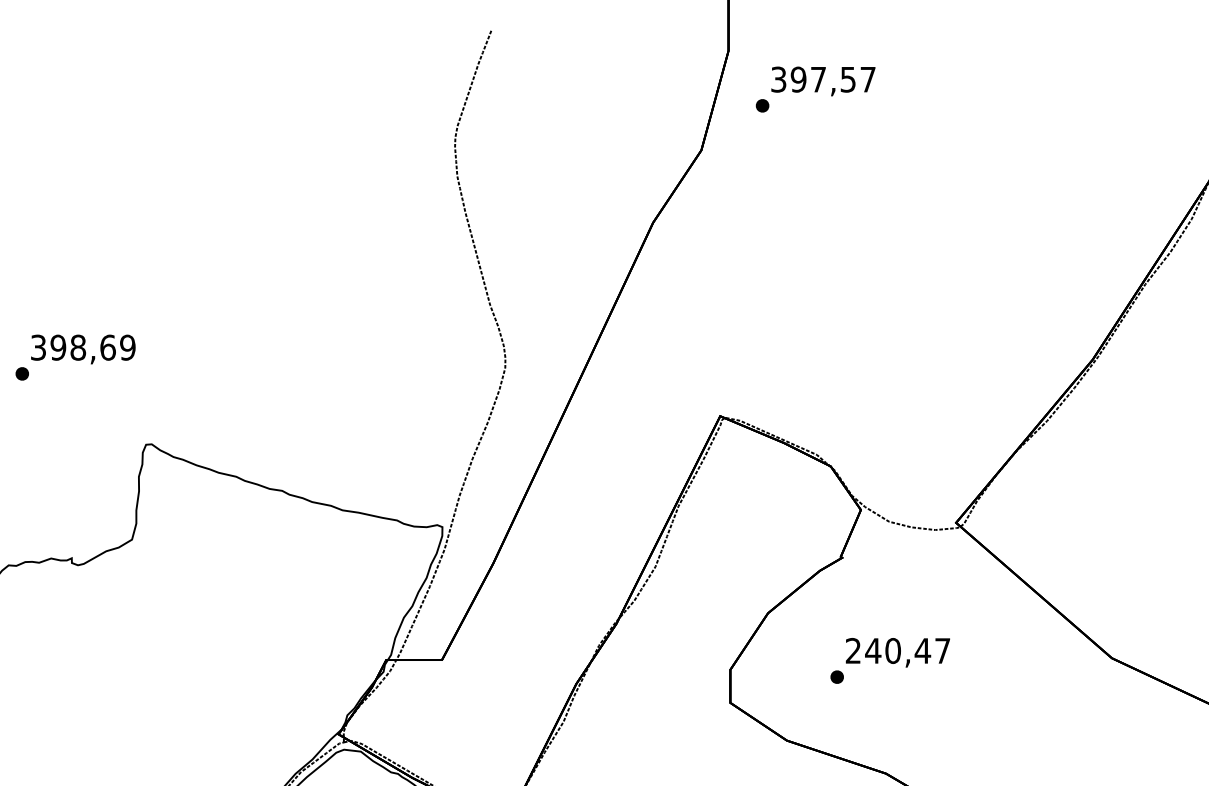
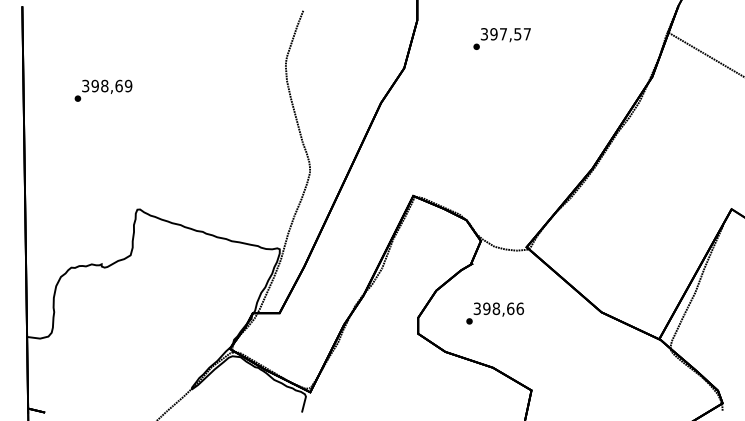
text: (814, 88) -> (501, 38), moved
text: (75, 356) -> (103, 90), moved
text: (897, 650) -> (498, 308), 240,47 -> 398,66

